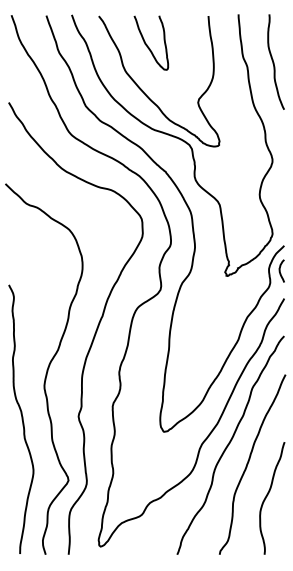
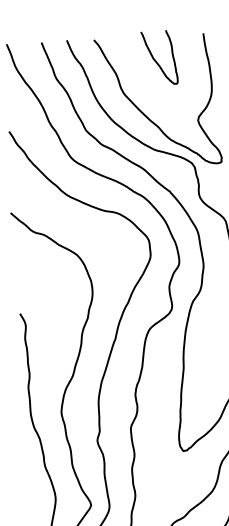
curve: (147, 44) -> (155, 59), moved

